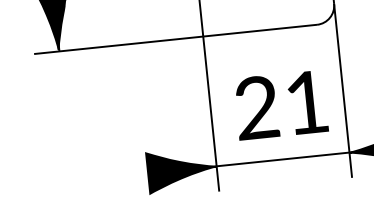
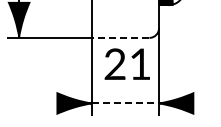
line: (259, 29) -> (120, 37), solid -> dashed
text: (279, 103) -> (126, 63), moved
line: (283, 159) -> (125, 103), solid -> dashed

